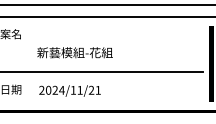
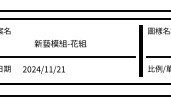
text: (75, 52) -> (60, 43), moved

